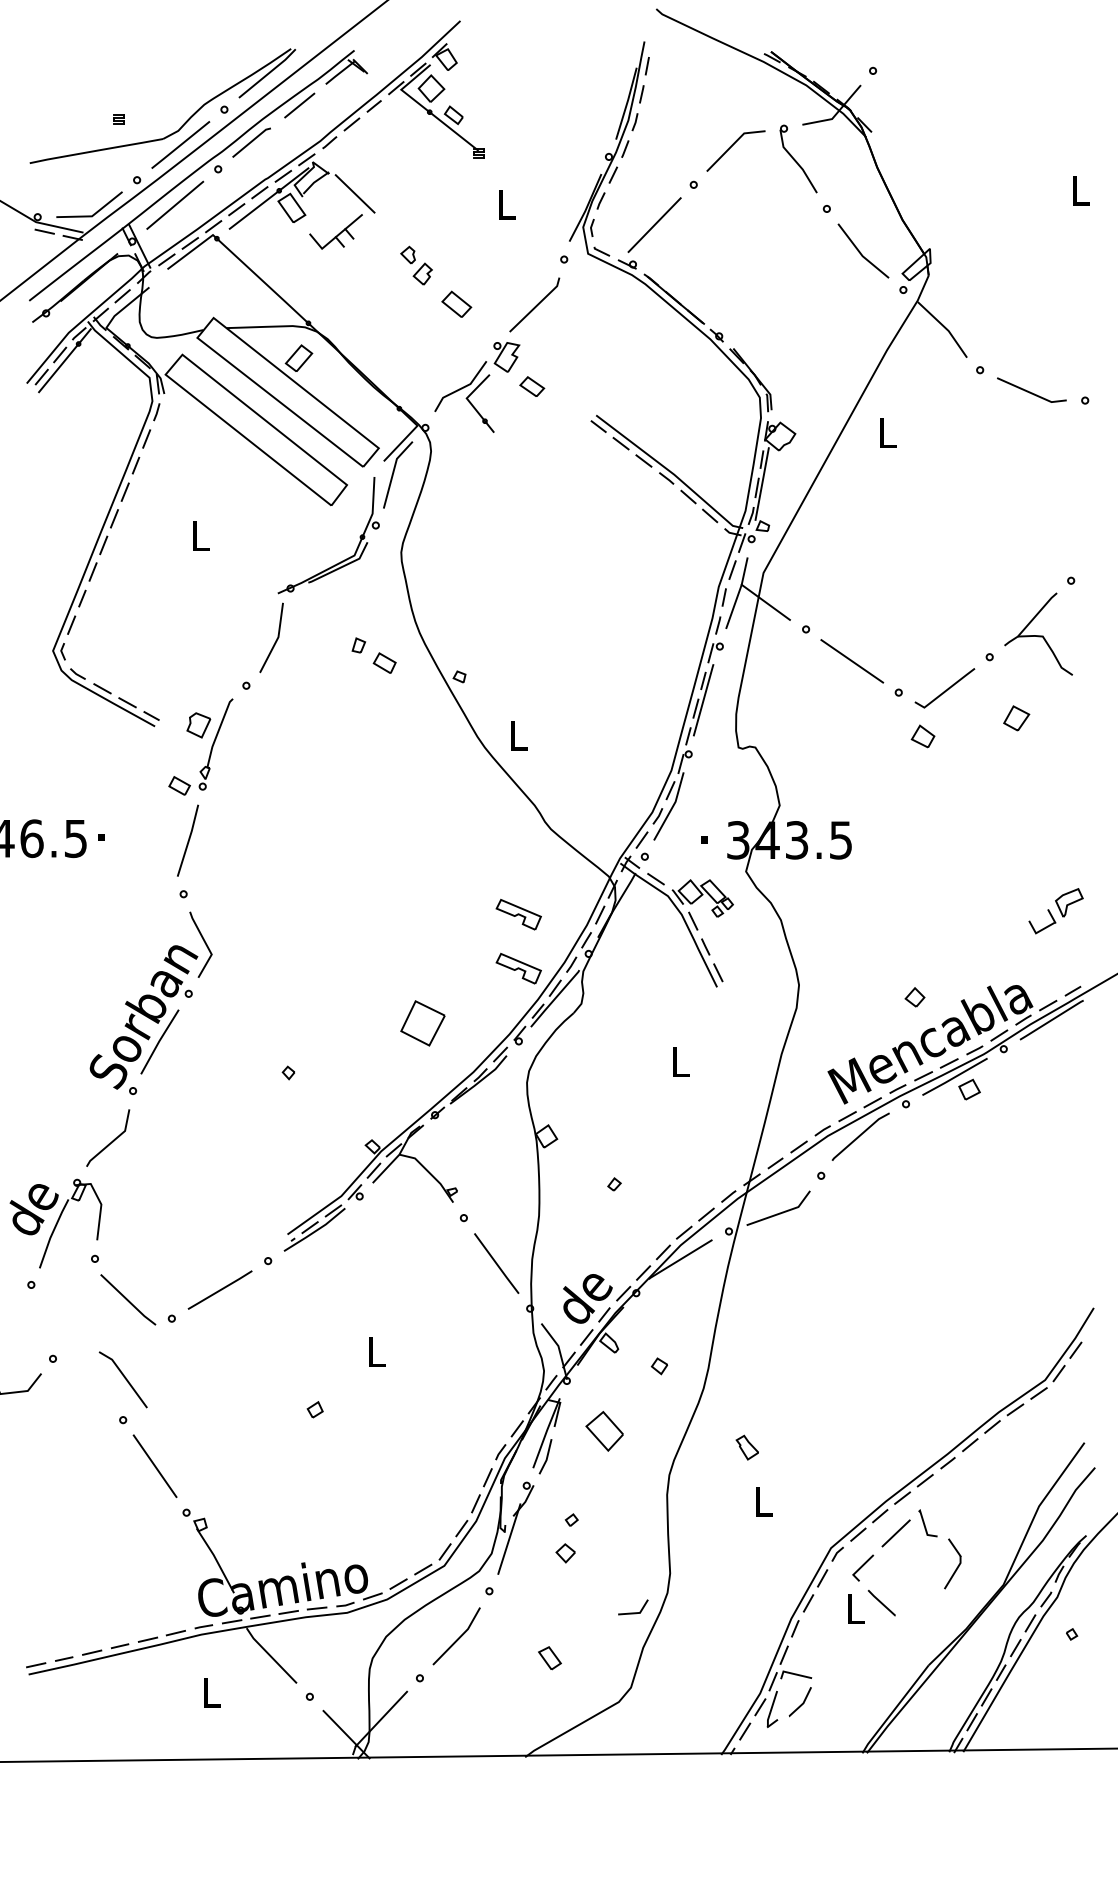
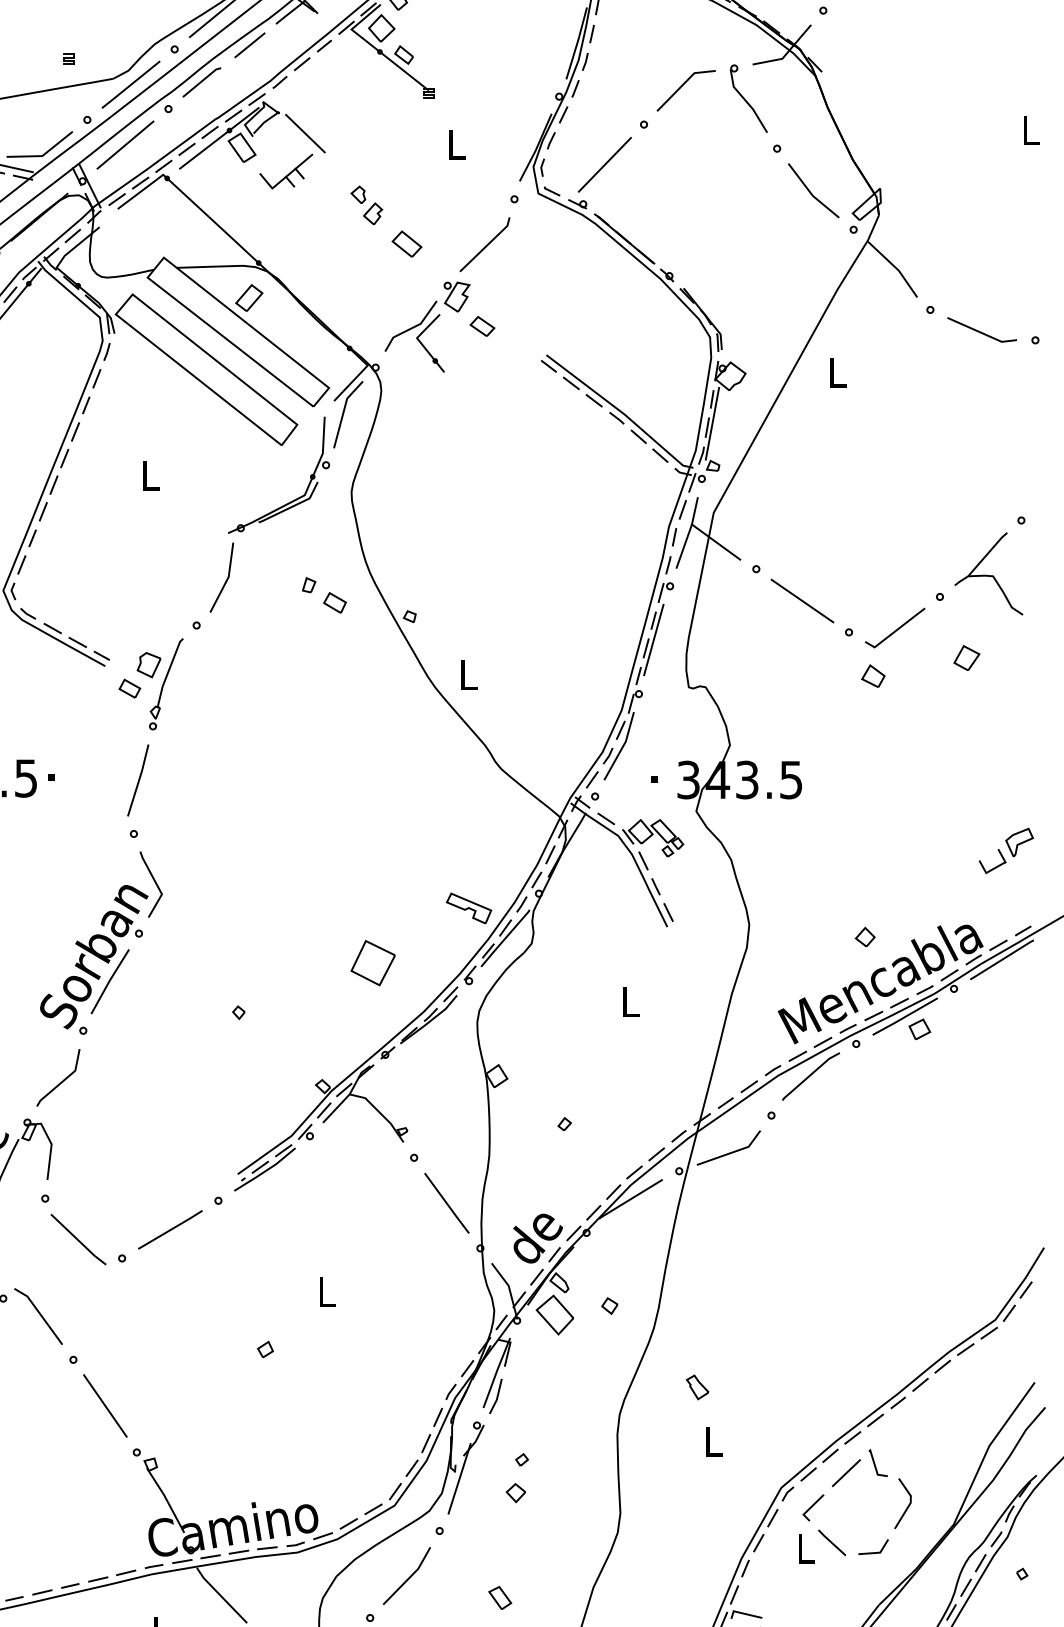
part: (179, 785) -> (129, 688), moved
part: (518, 914) -> (468, 854), removed
line: (123, 1377) -> (38, 1314), moved
part: (604, 1431) -> (554, 1315), moved
line: (633, 1612) -> (873, 1552), moved

